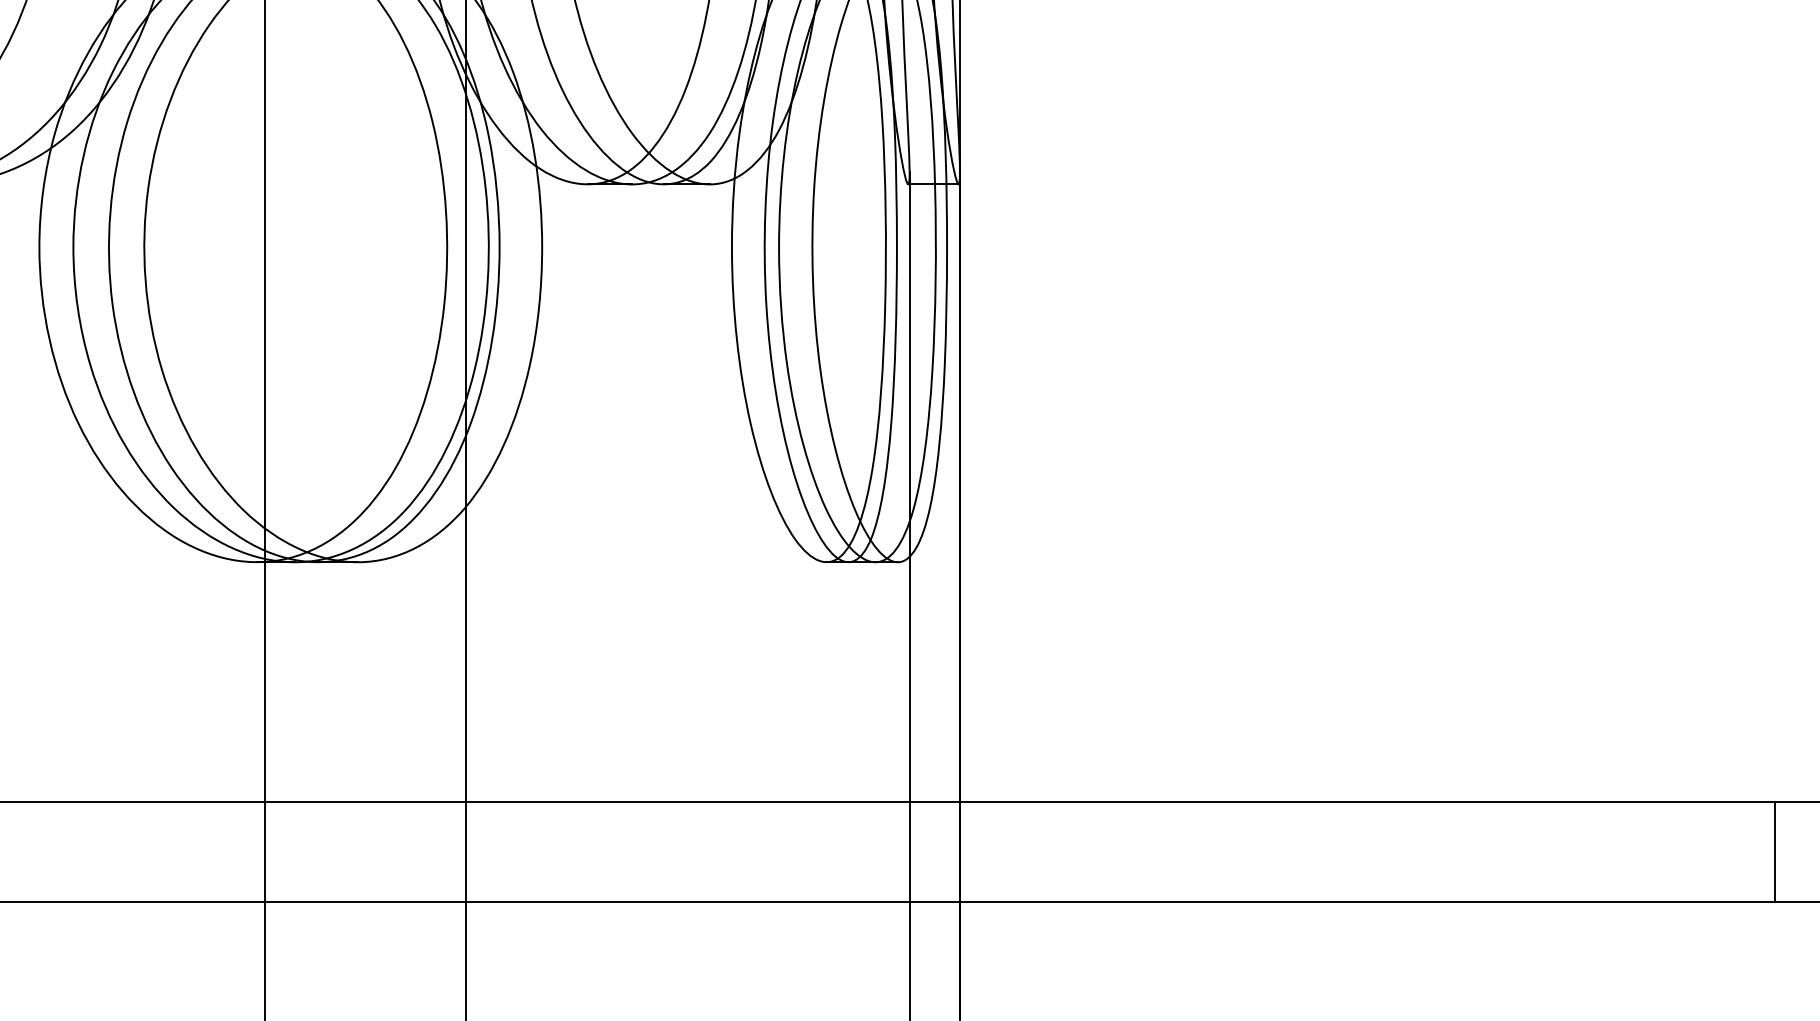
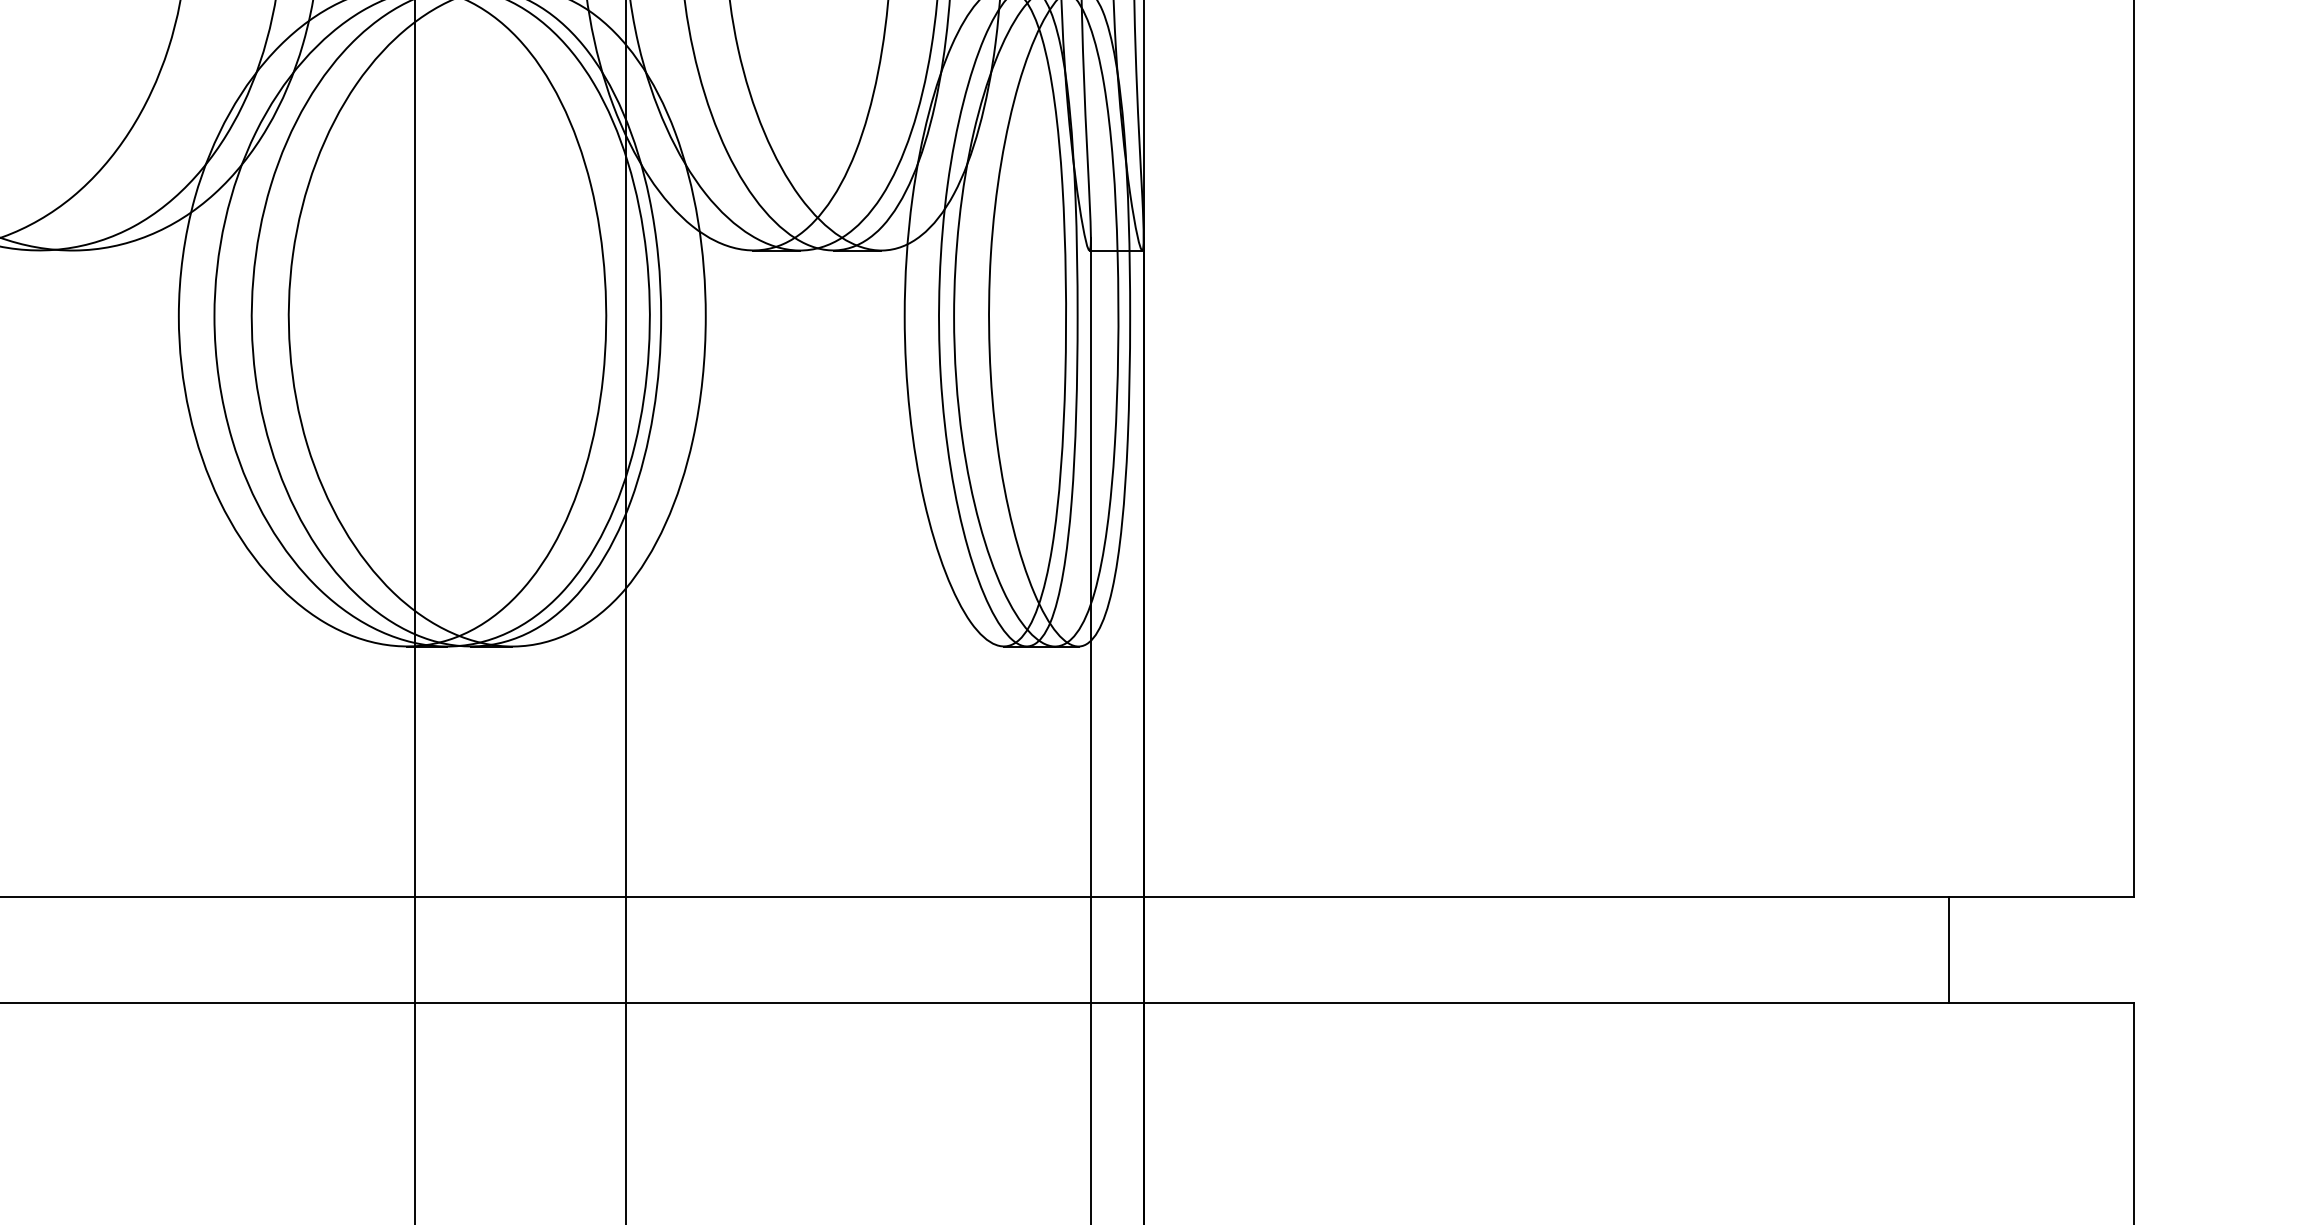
line: (1774, 851) -> (1948, 949), moved

